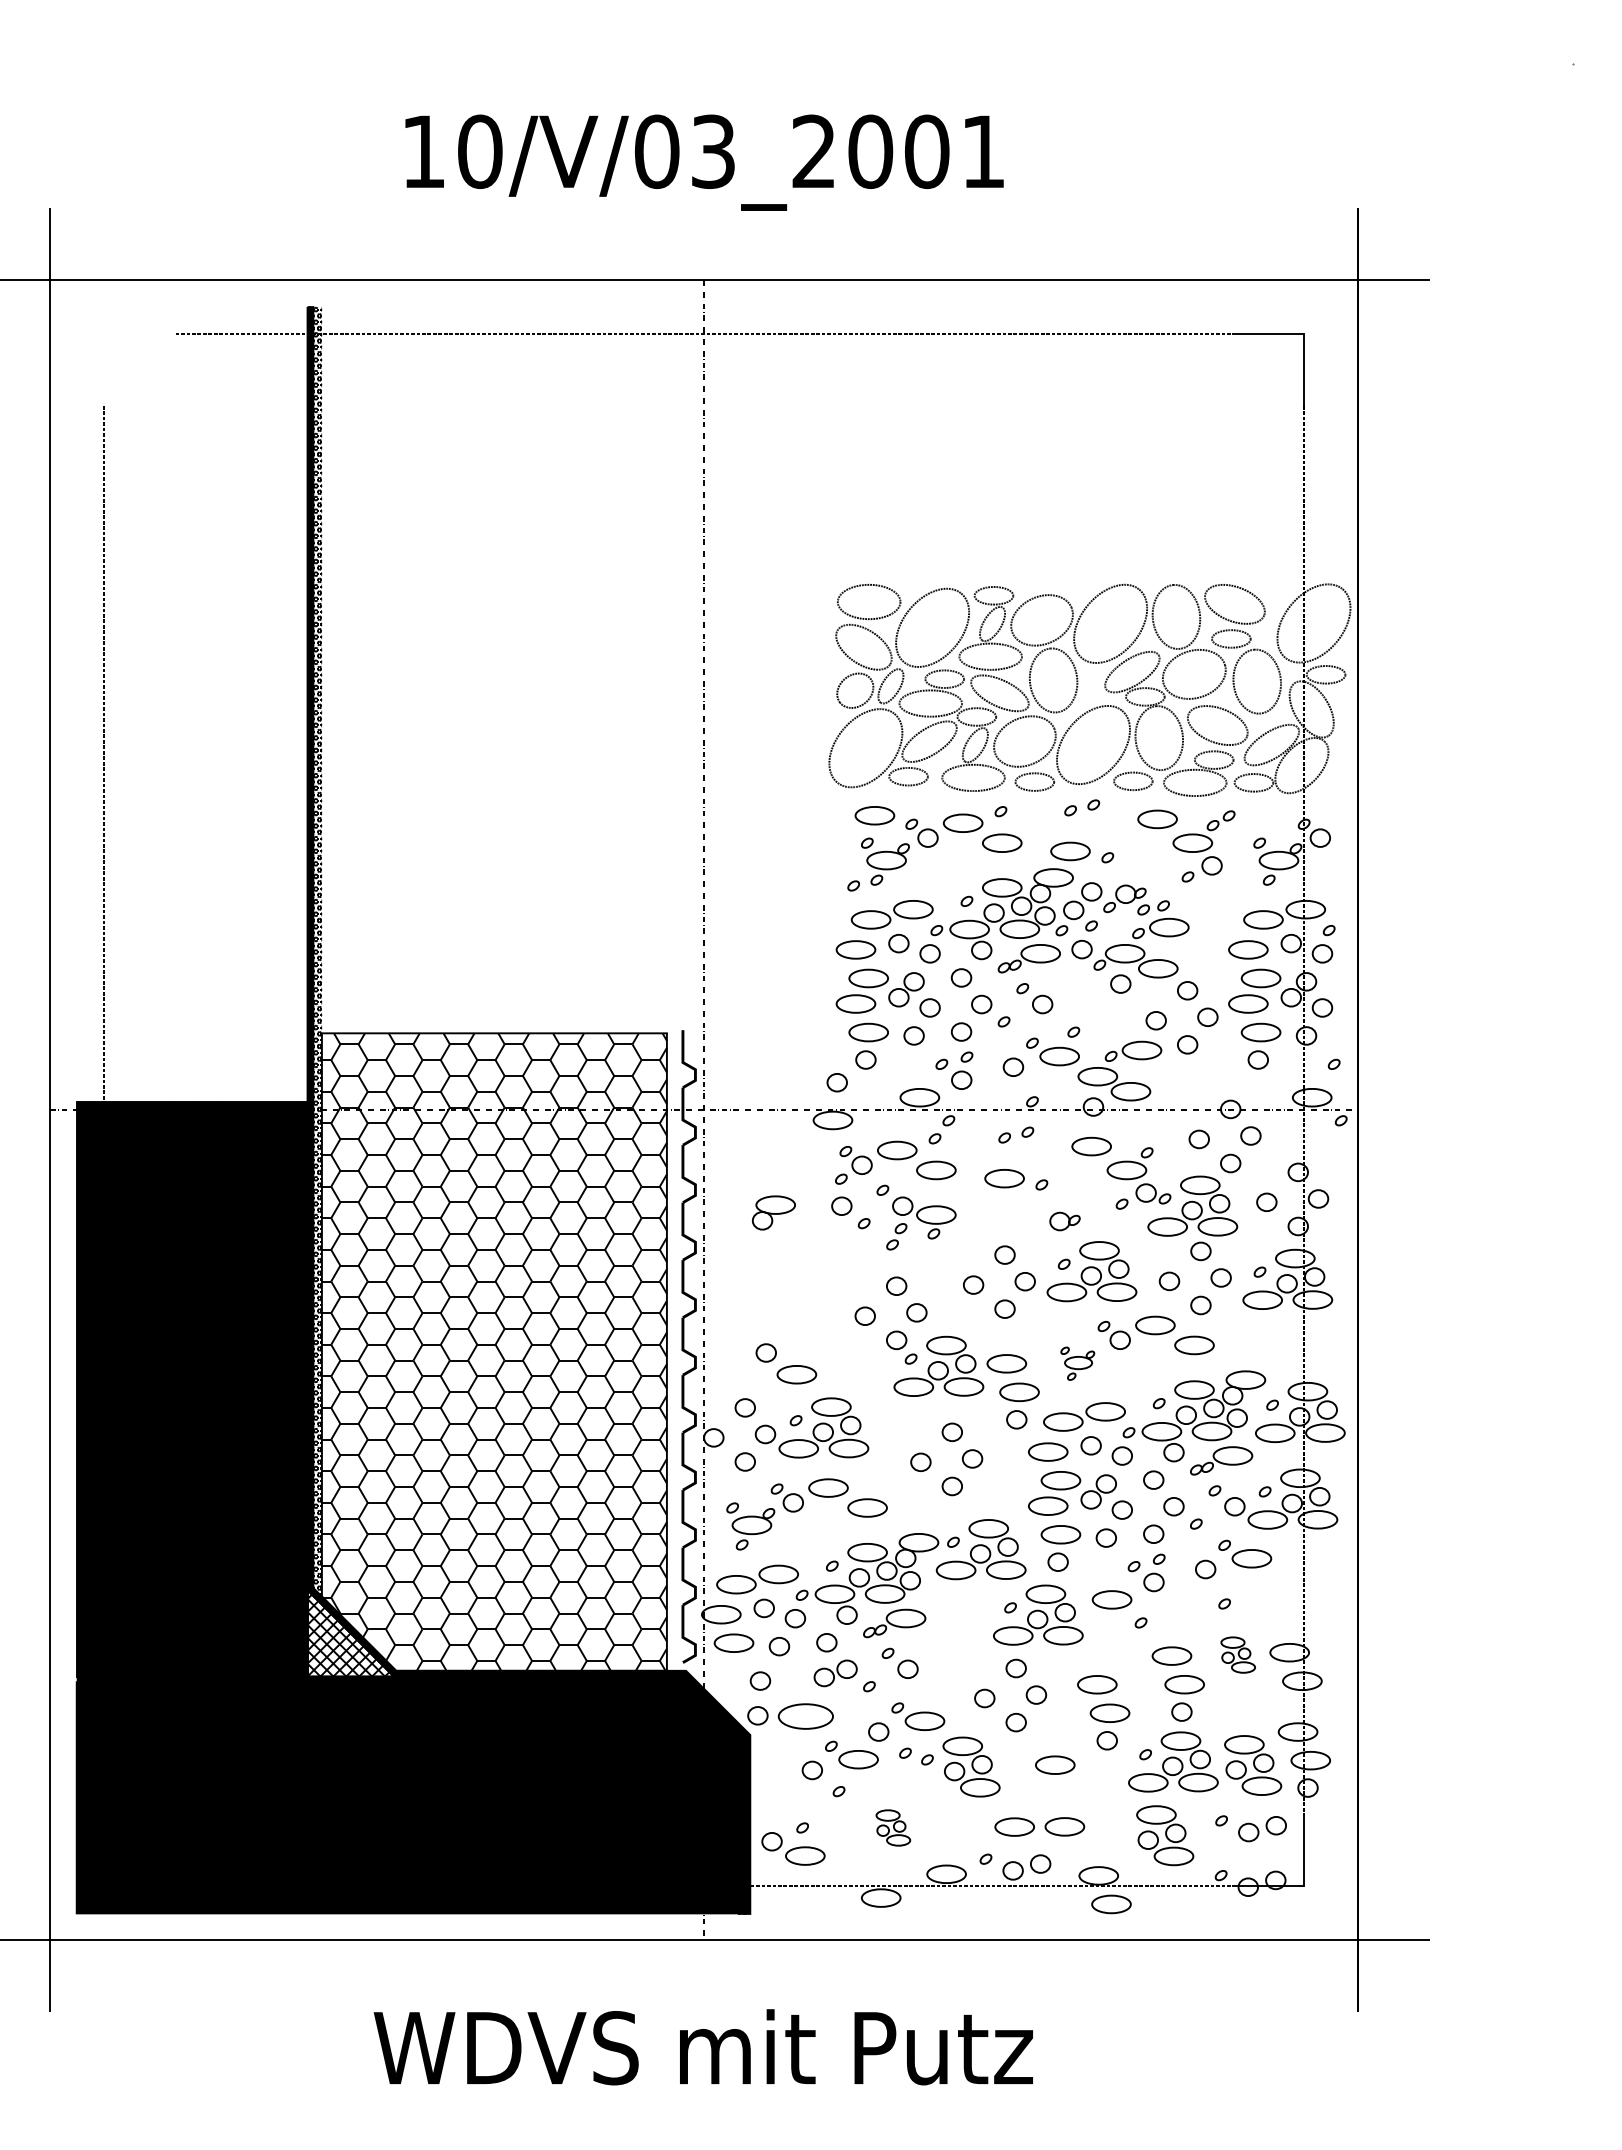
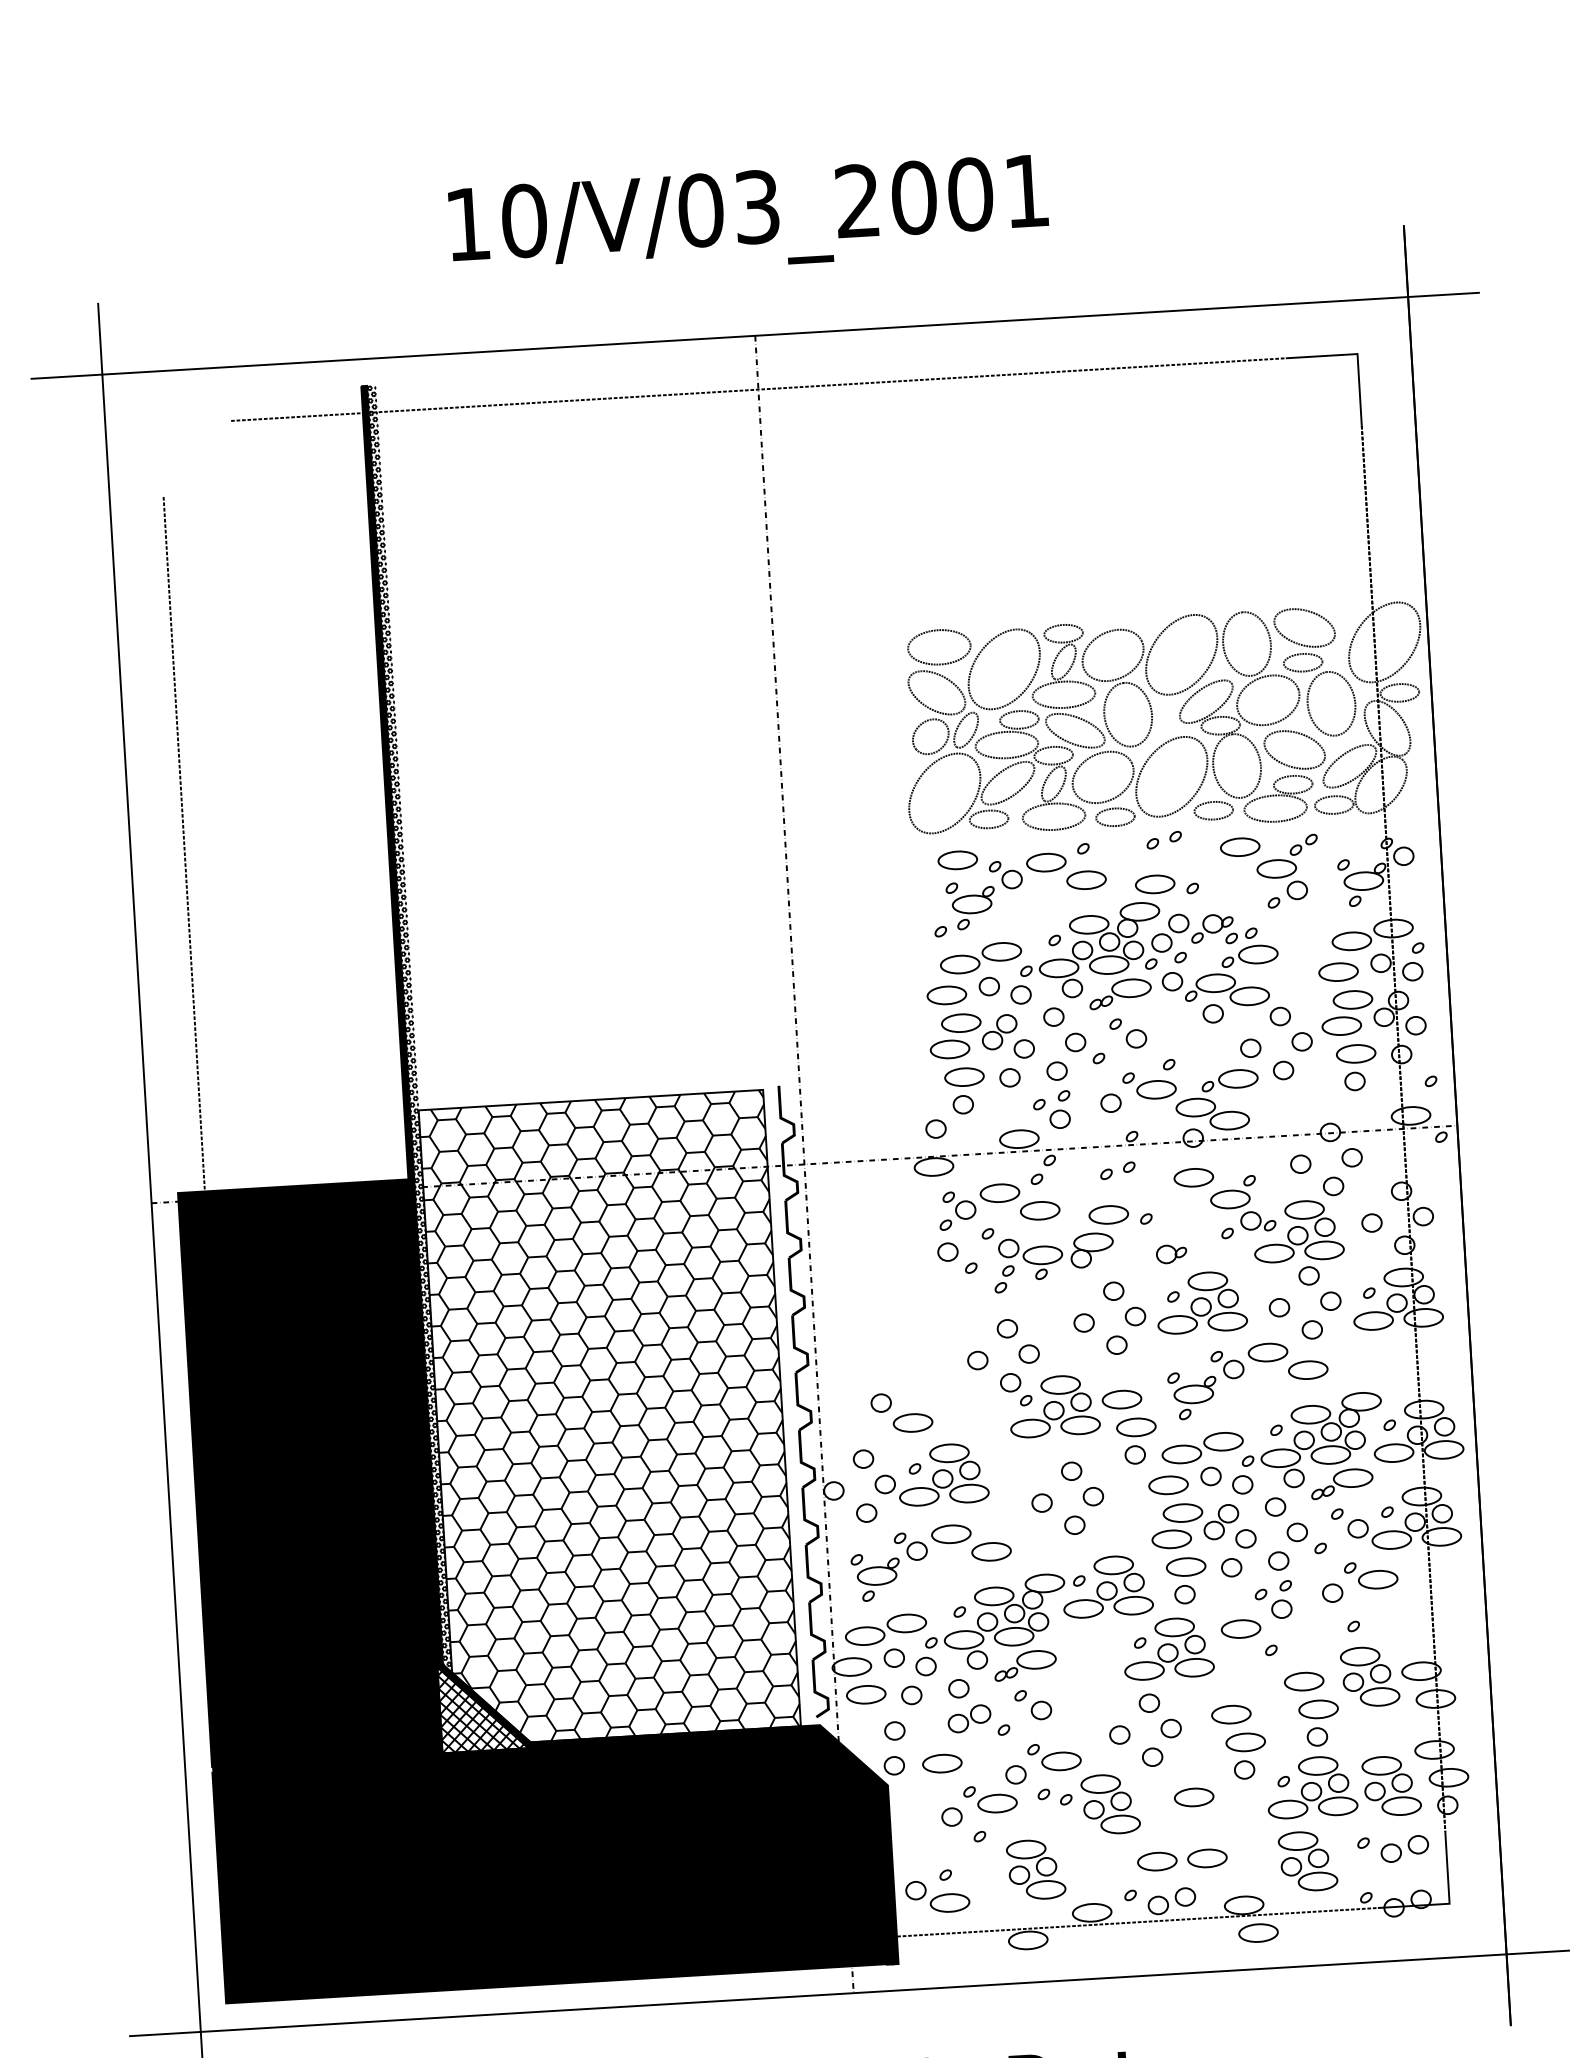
part: (773, 1212) -> (1091, 1249), moved
part: (1077, 1363) -> (1192, 1395), size x1.43
part: (1238, 1654) -> (1370, 1676), size x1.67
part: (805, 1716) -> (941, 1763), size x0.71
part: (893, 1827) -> (1036, 1869), size x1.67

